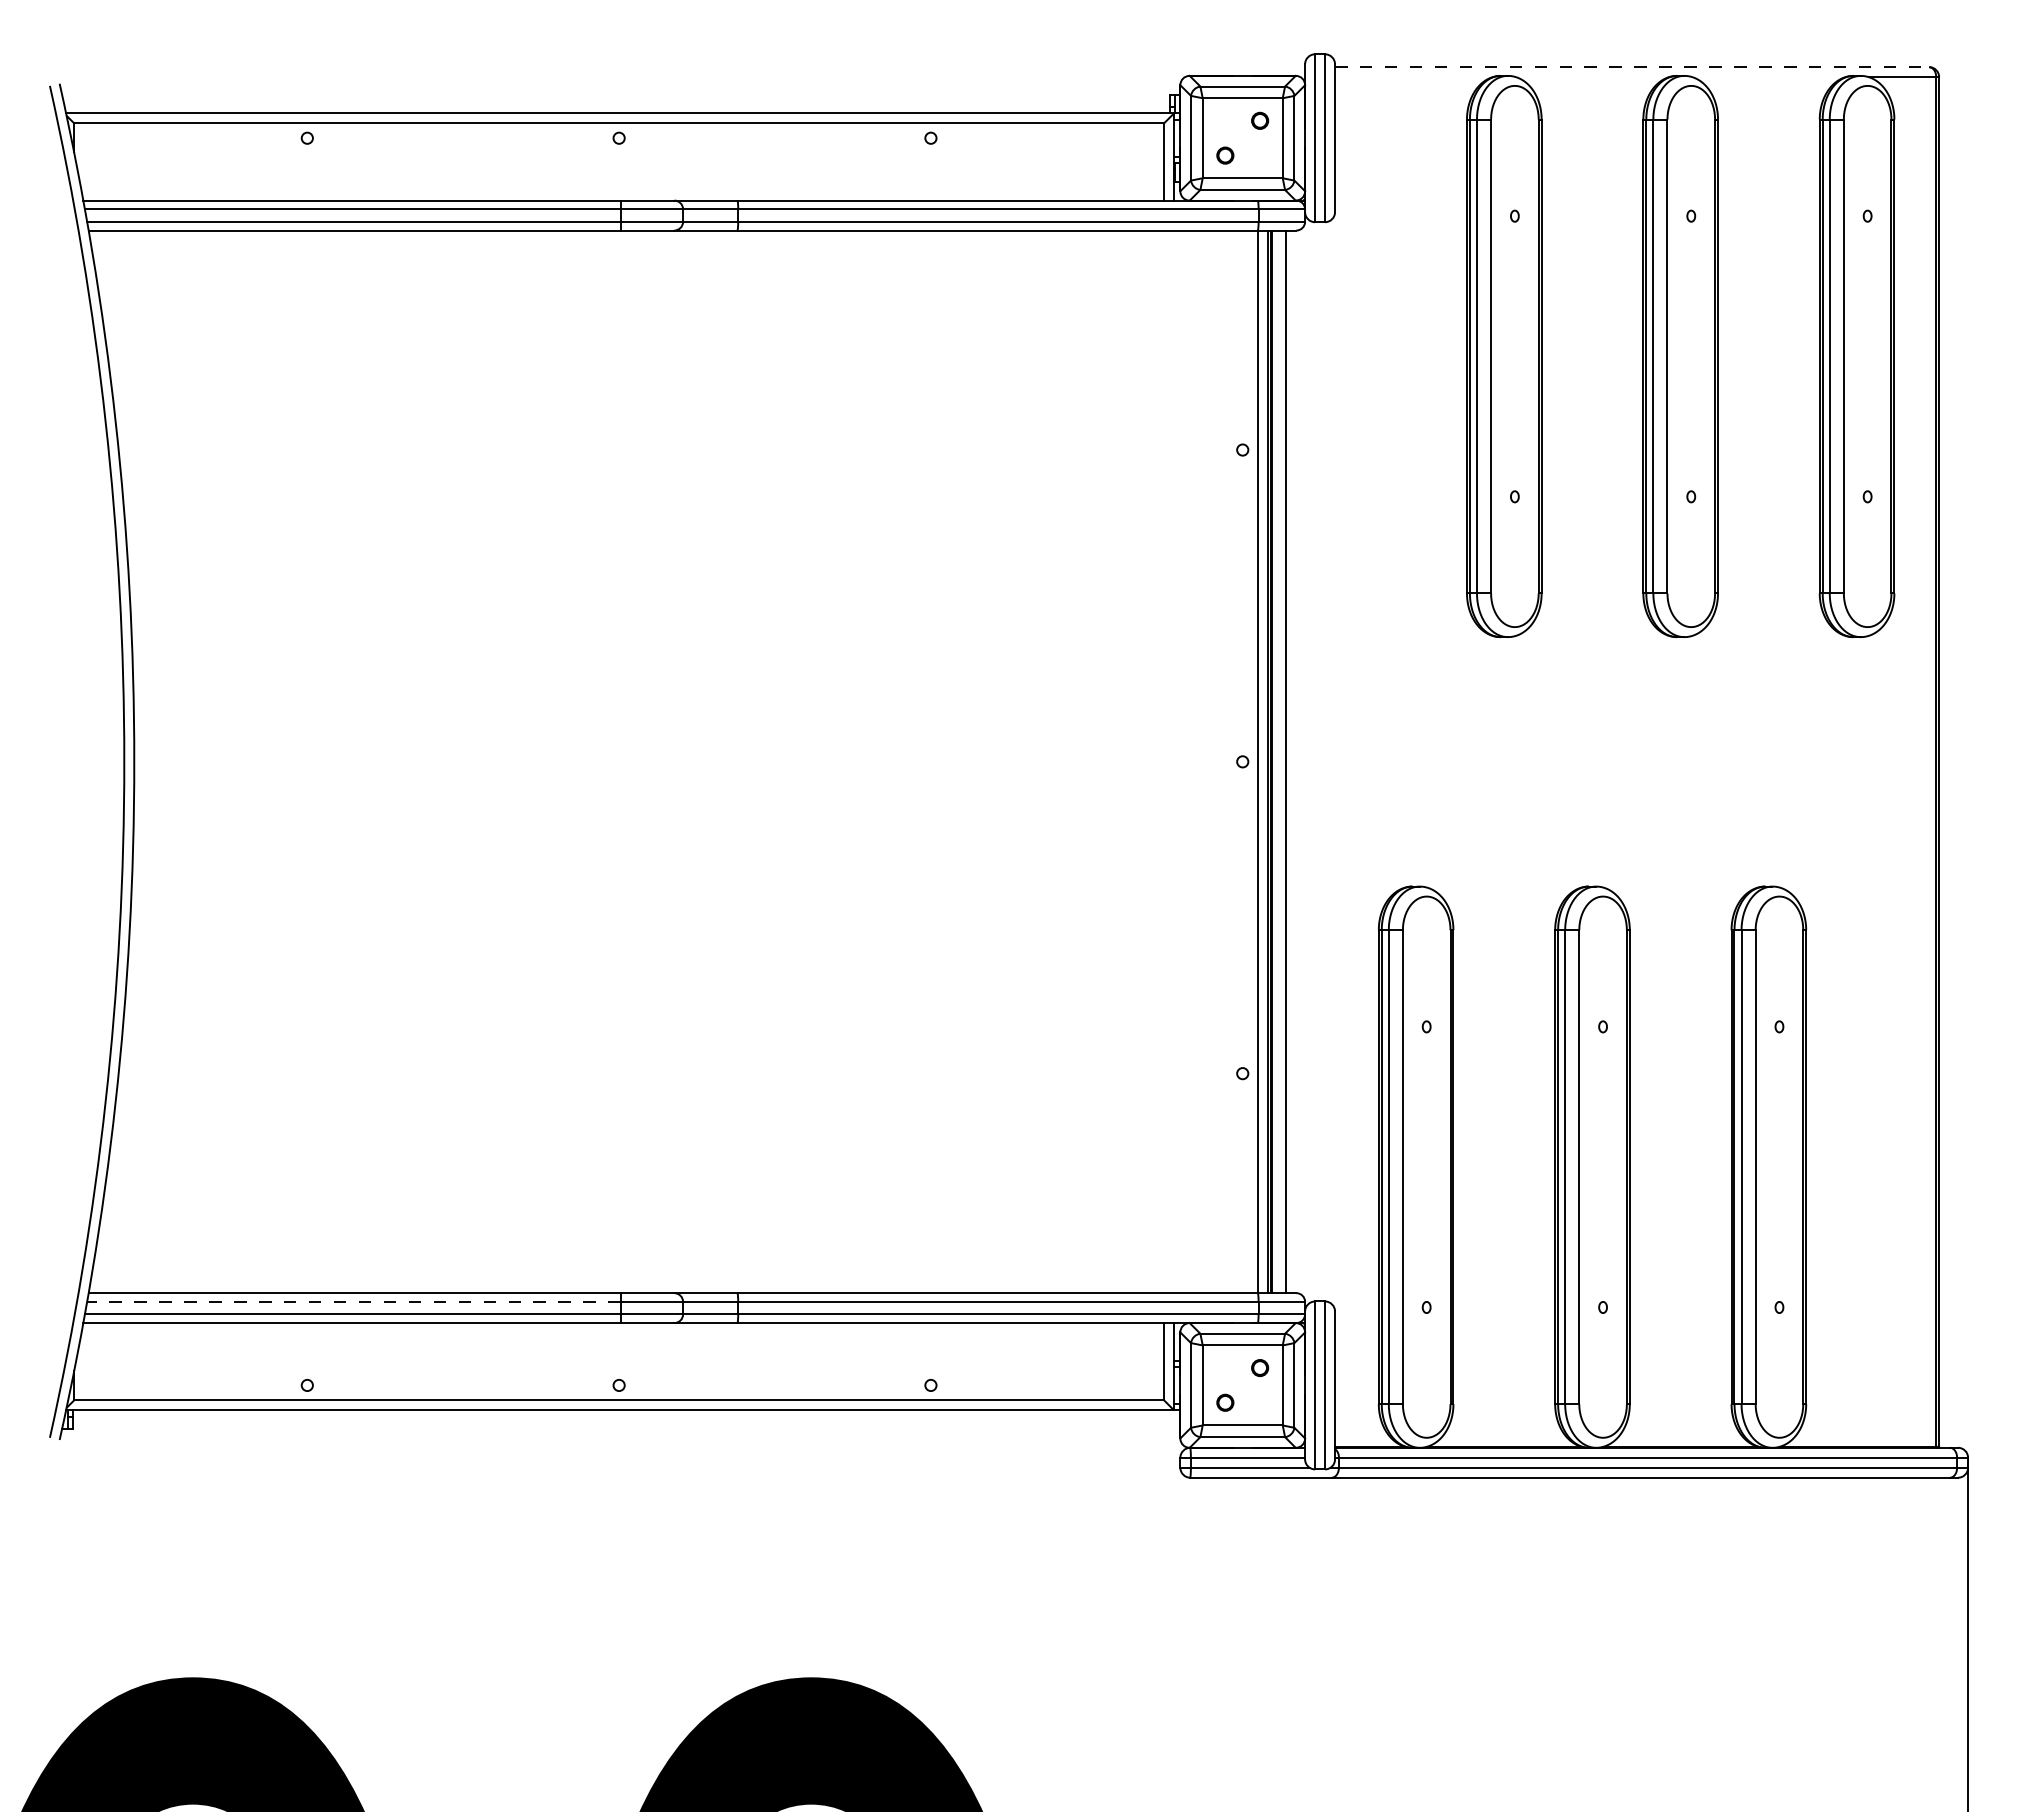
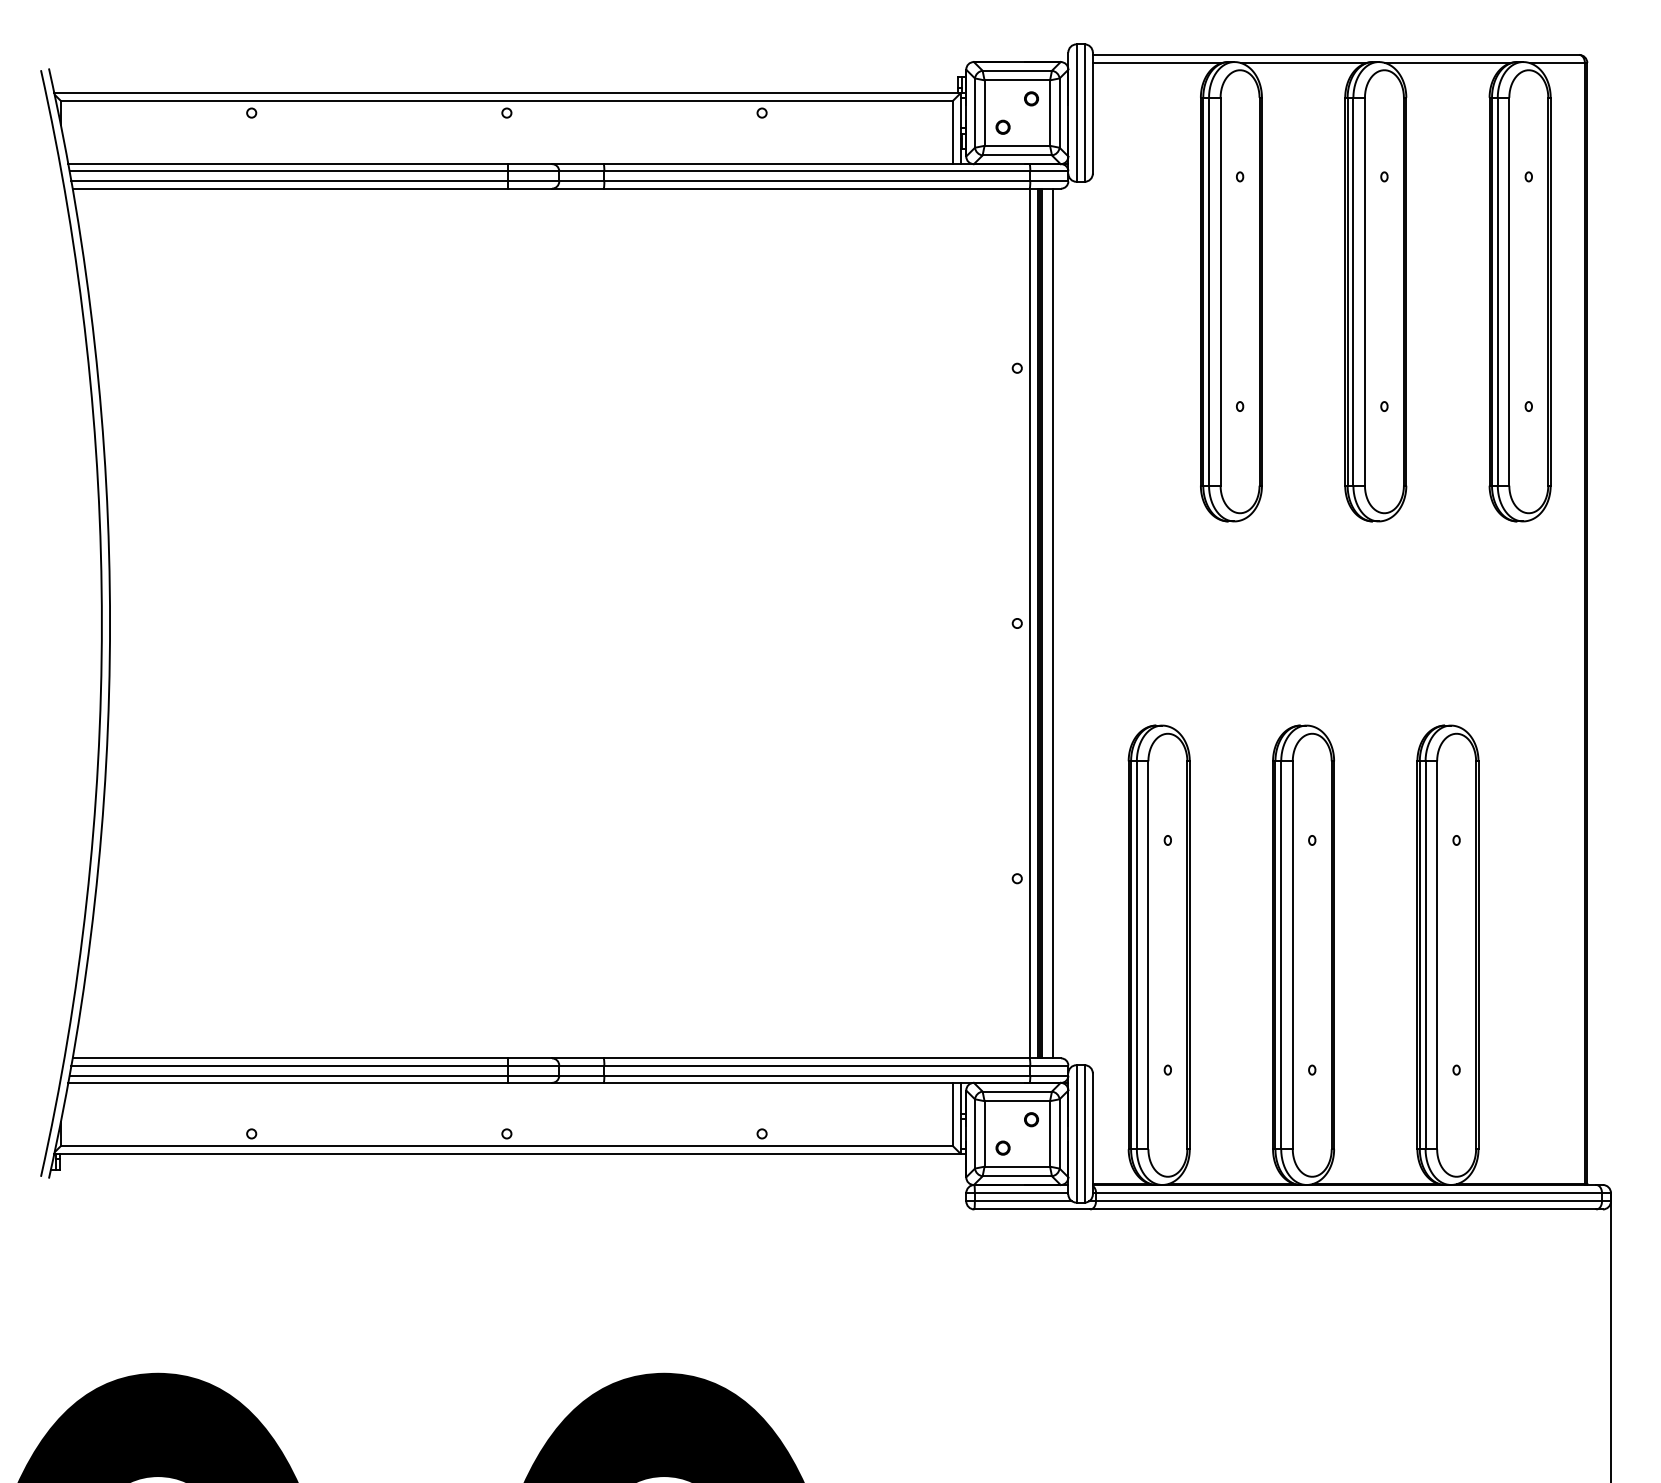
line: (1632, 67) -> (1336, 55), dashed -> solid
line: (1413, 77) -> (1157, 63), added
line: (1592, 77) -> (1303, 63), added
line: (1768, 77) -> (1447, 63), added
line: (353, 1301) -> (289, 1065), dashed -> solid

